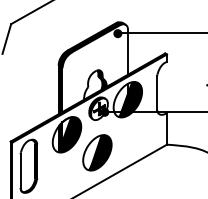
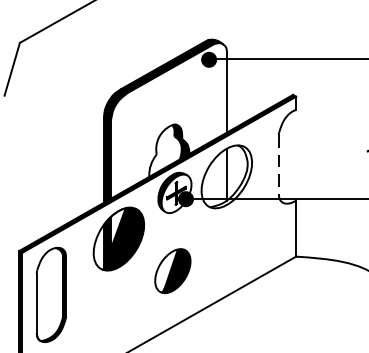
line: (157, 93) -> (279, 165), solid -> dashed
fill: (130, 99) -> (231, 176), removed
part: (97, 152) -> (172, 270), size x0.7

